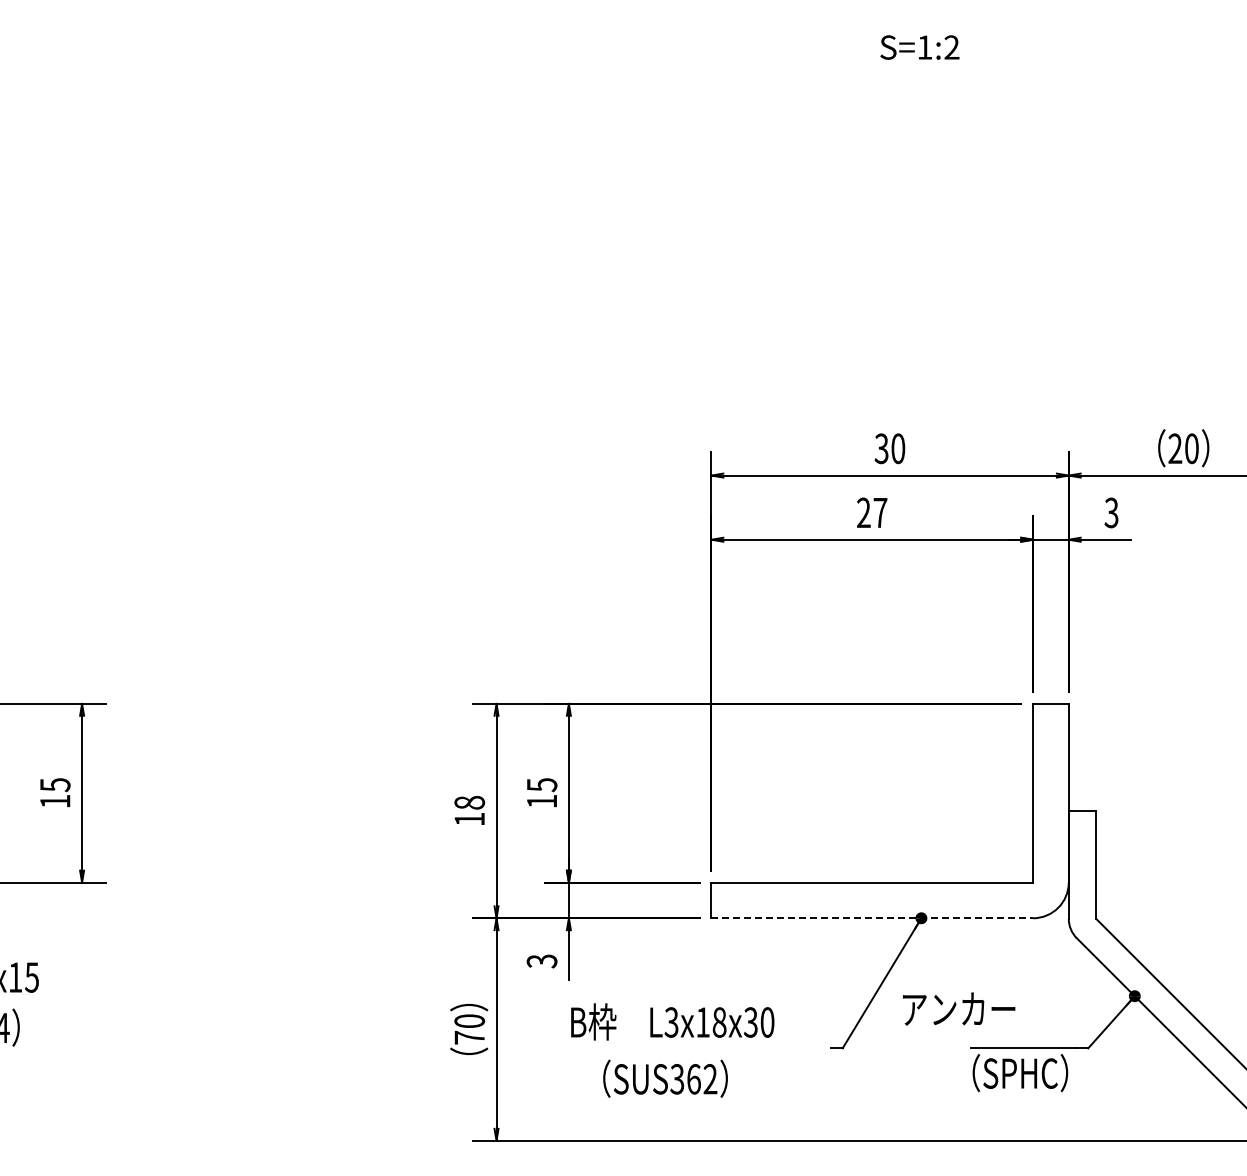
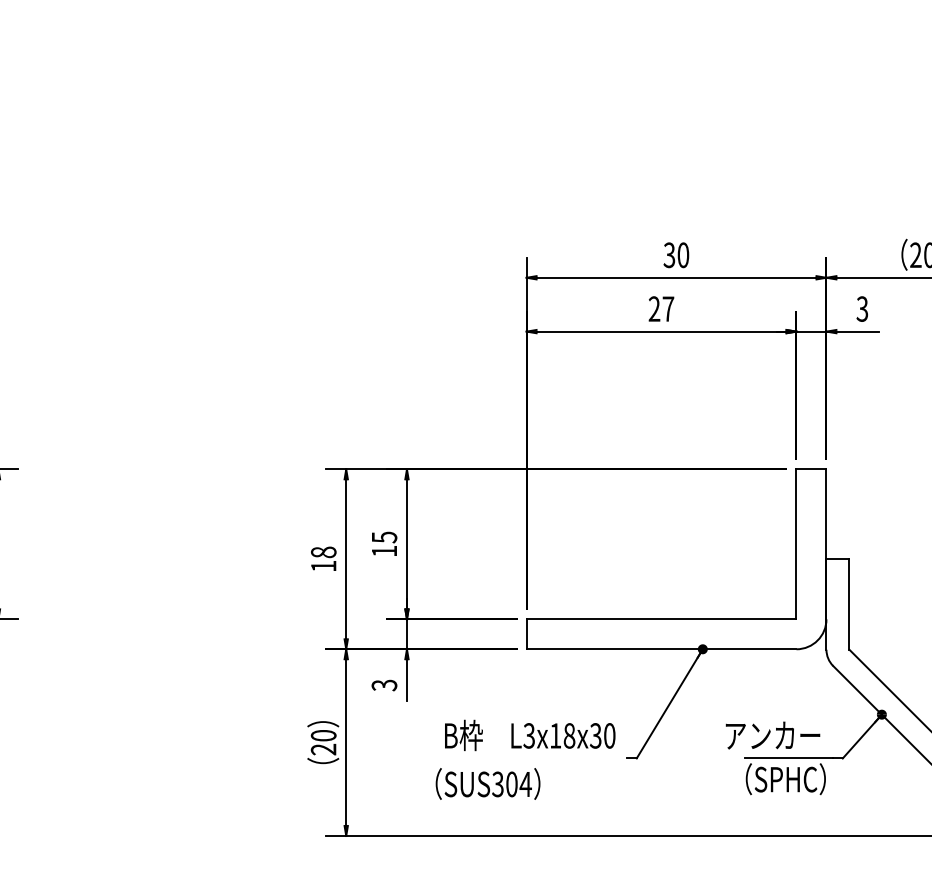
line: (872, 918) -> (661, 649), dashed -> solid
text: (959, 1008) -> (773, 735), moved
text: (672, 1021) -> (529, 735), moved
text: (469, 1037) -> (323, 749), 70 -> 20
text: (702, 1079) -> (519, 784), SUS362 -> SUS304

